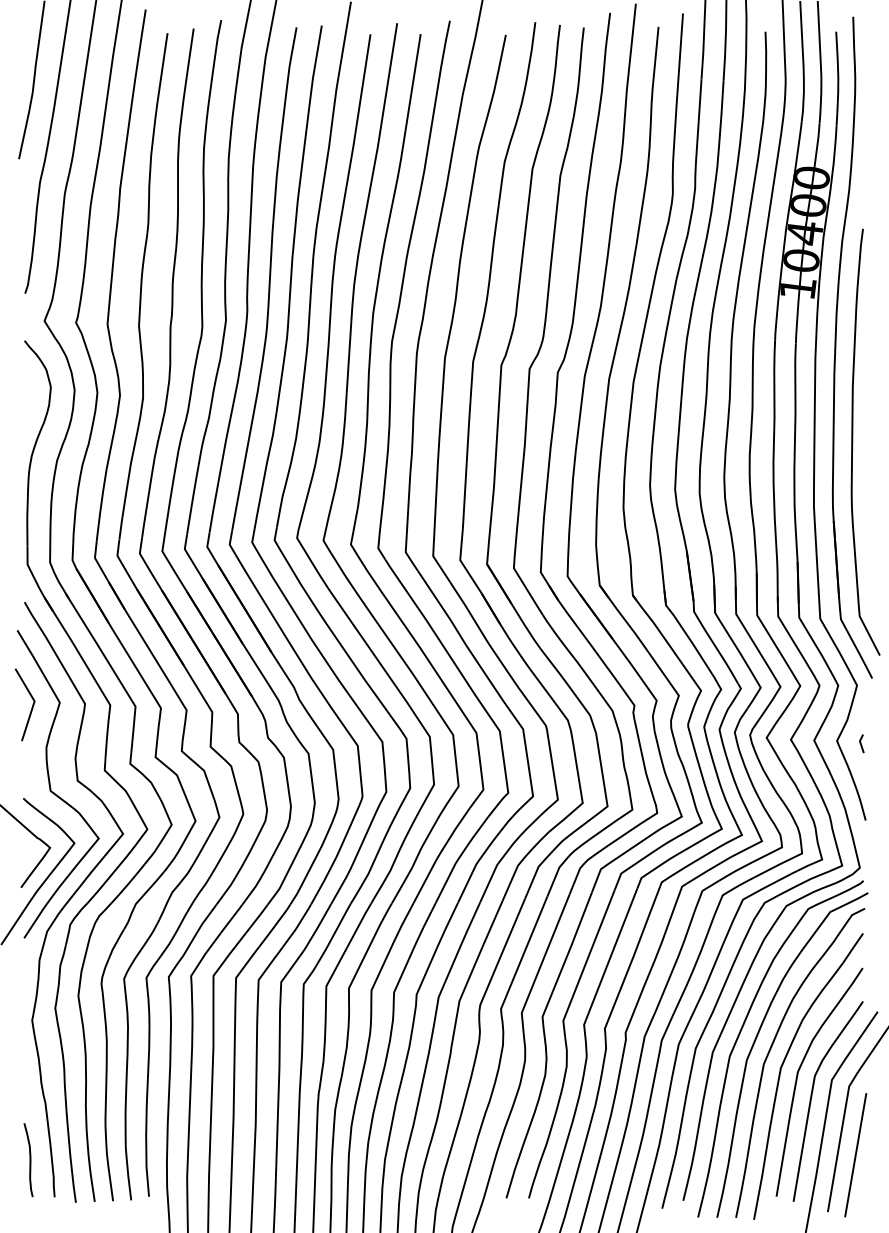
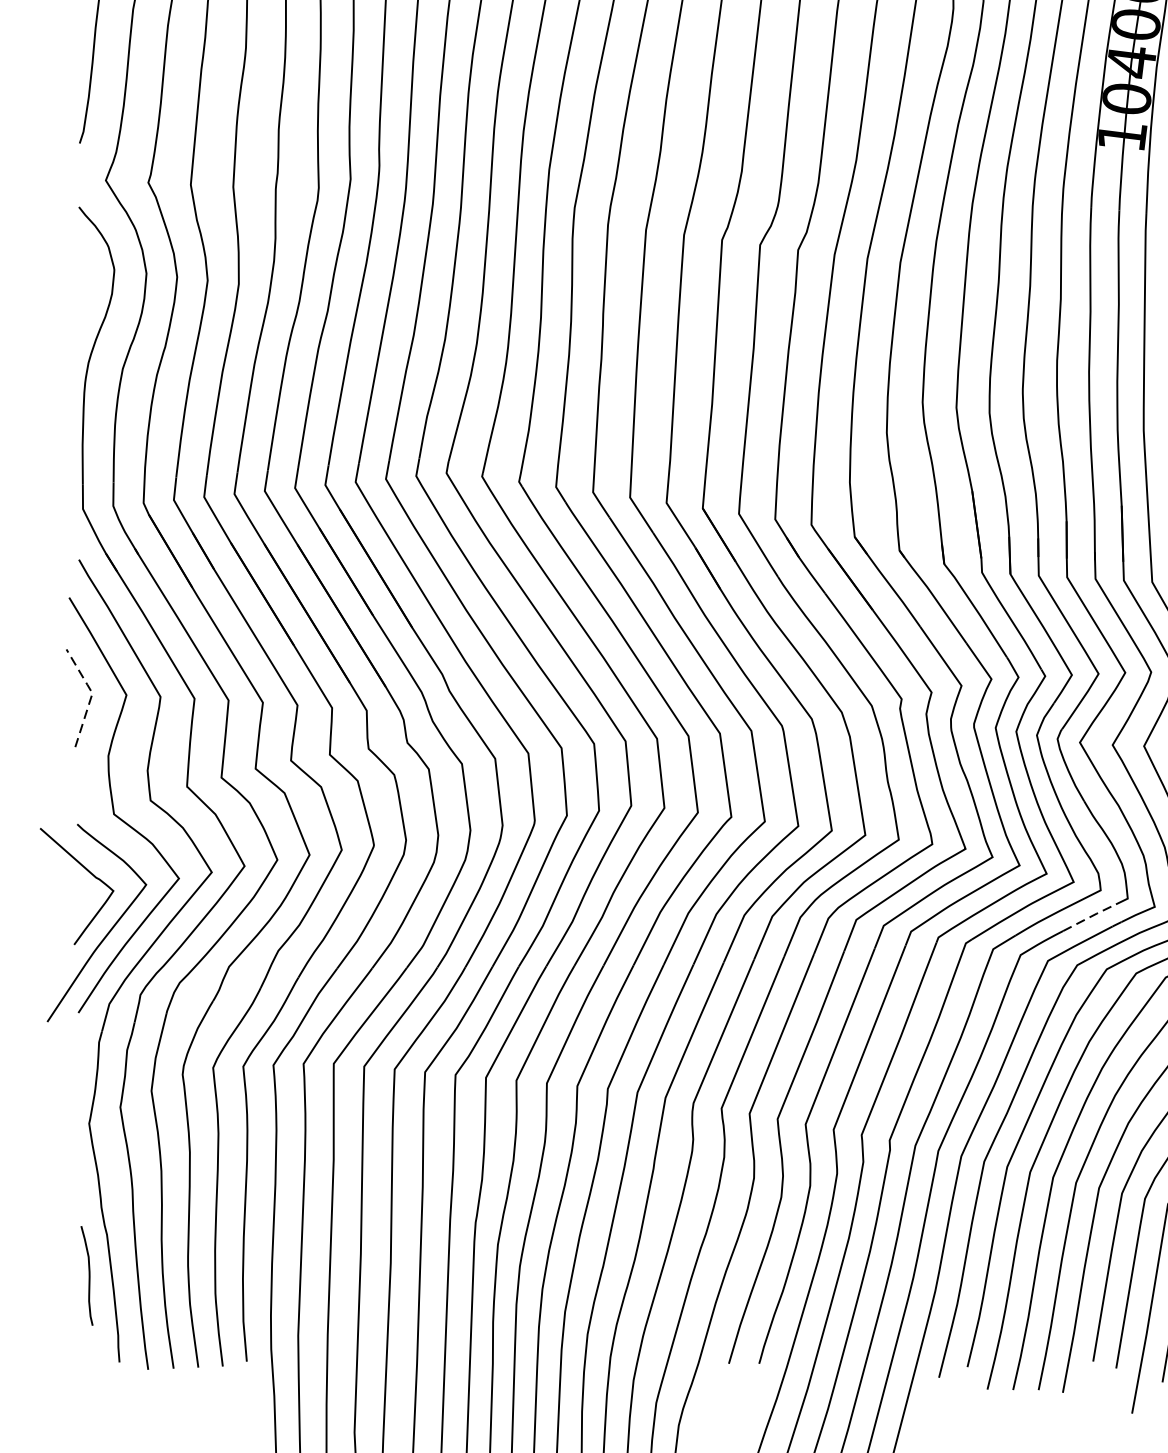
line: (34, 701) -> (92, 693), solid -> dashed
line: (774, 867) -> (1090, 917), solid -> dashed
curve: (29, 1160) -> (88, 1276), moved

